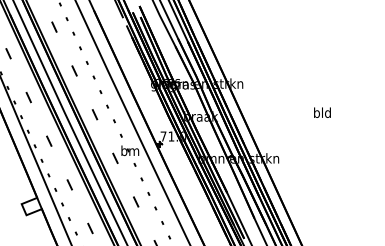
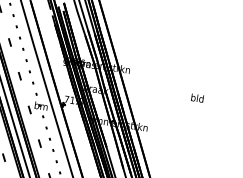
text: (322, 112) -> (197, 98), moved

